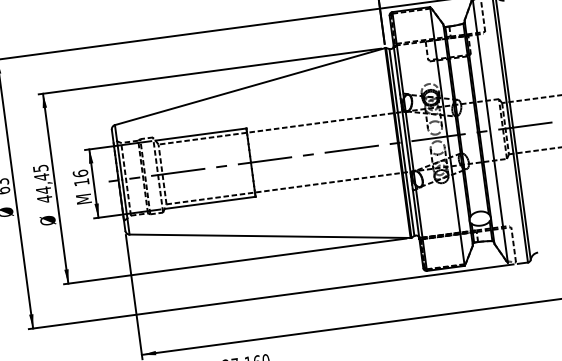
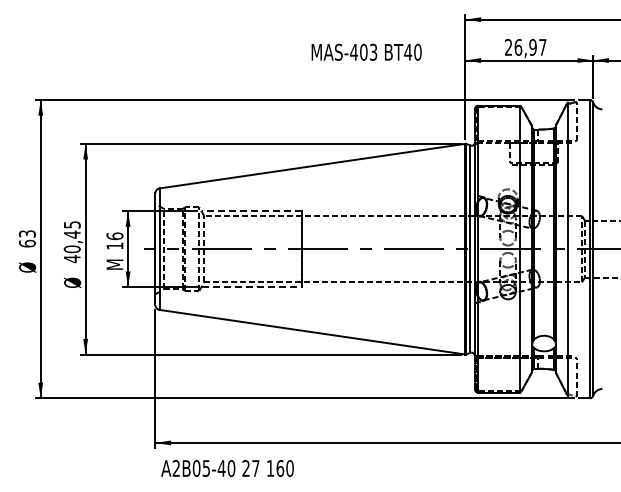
line: (200, 134) -> (251, 211), solid -> dashed
text: (42, 190) -> (71, 249), 44,45 -> 40,45
line: (210, 203) -> (252, 287), solid -> dashed

